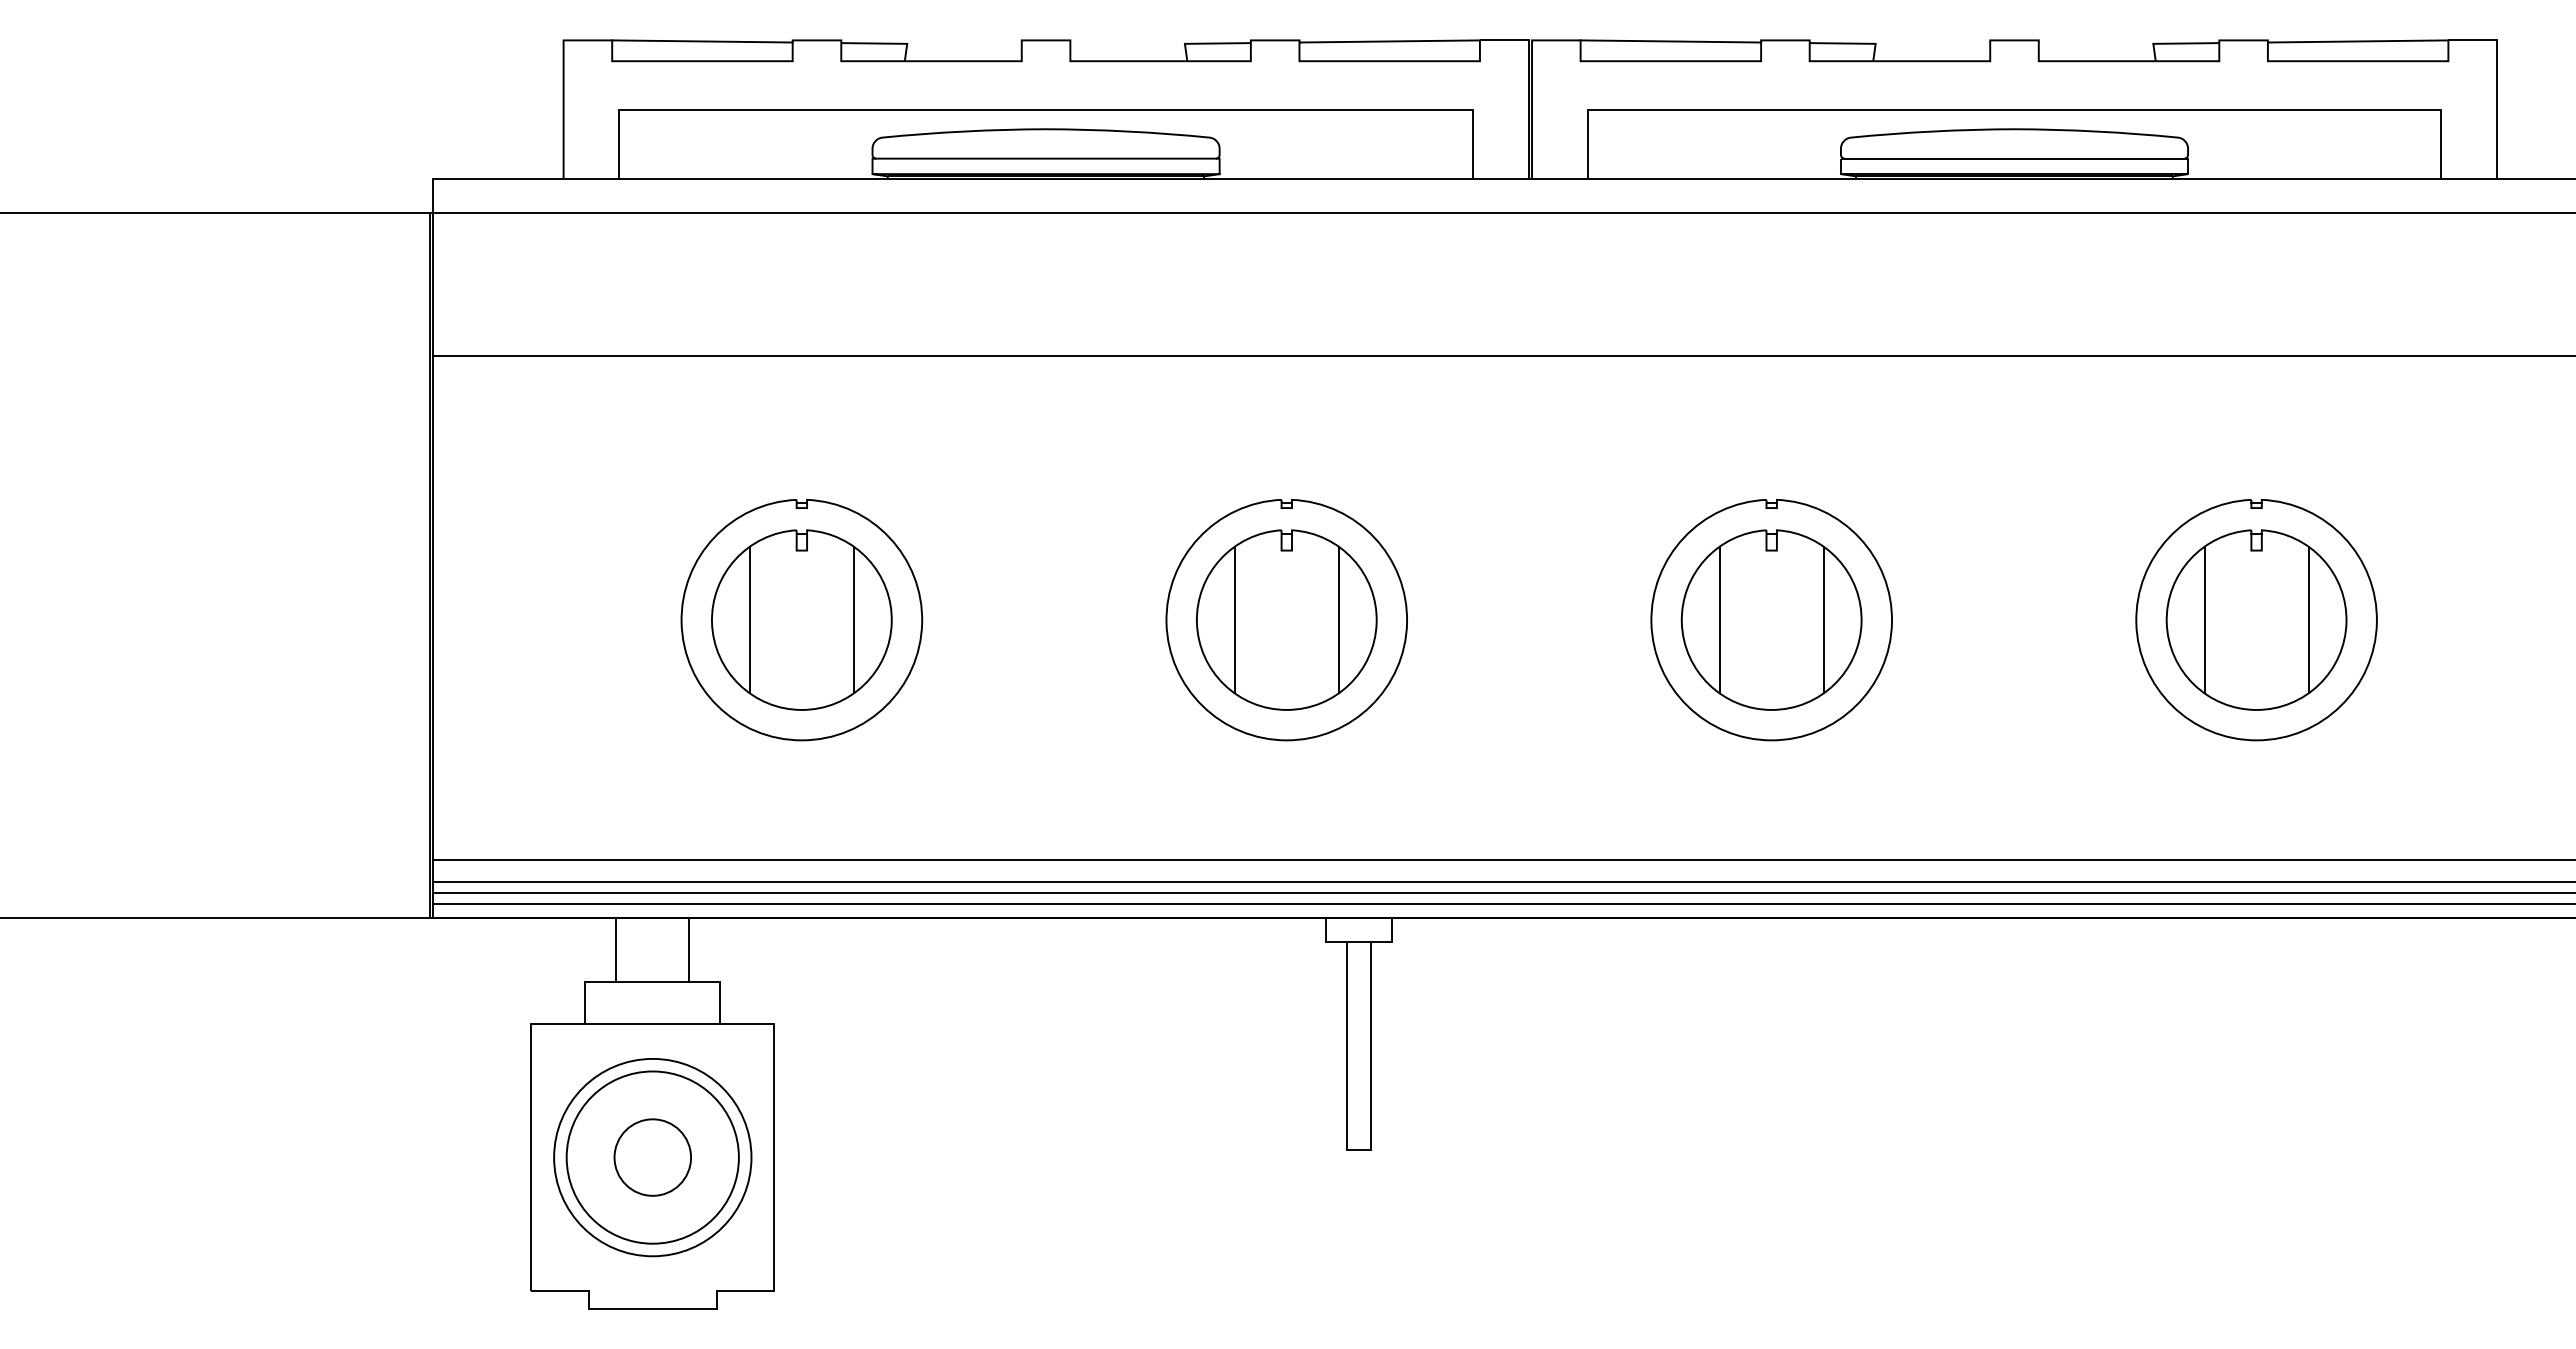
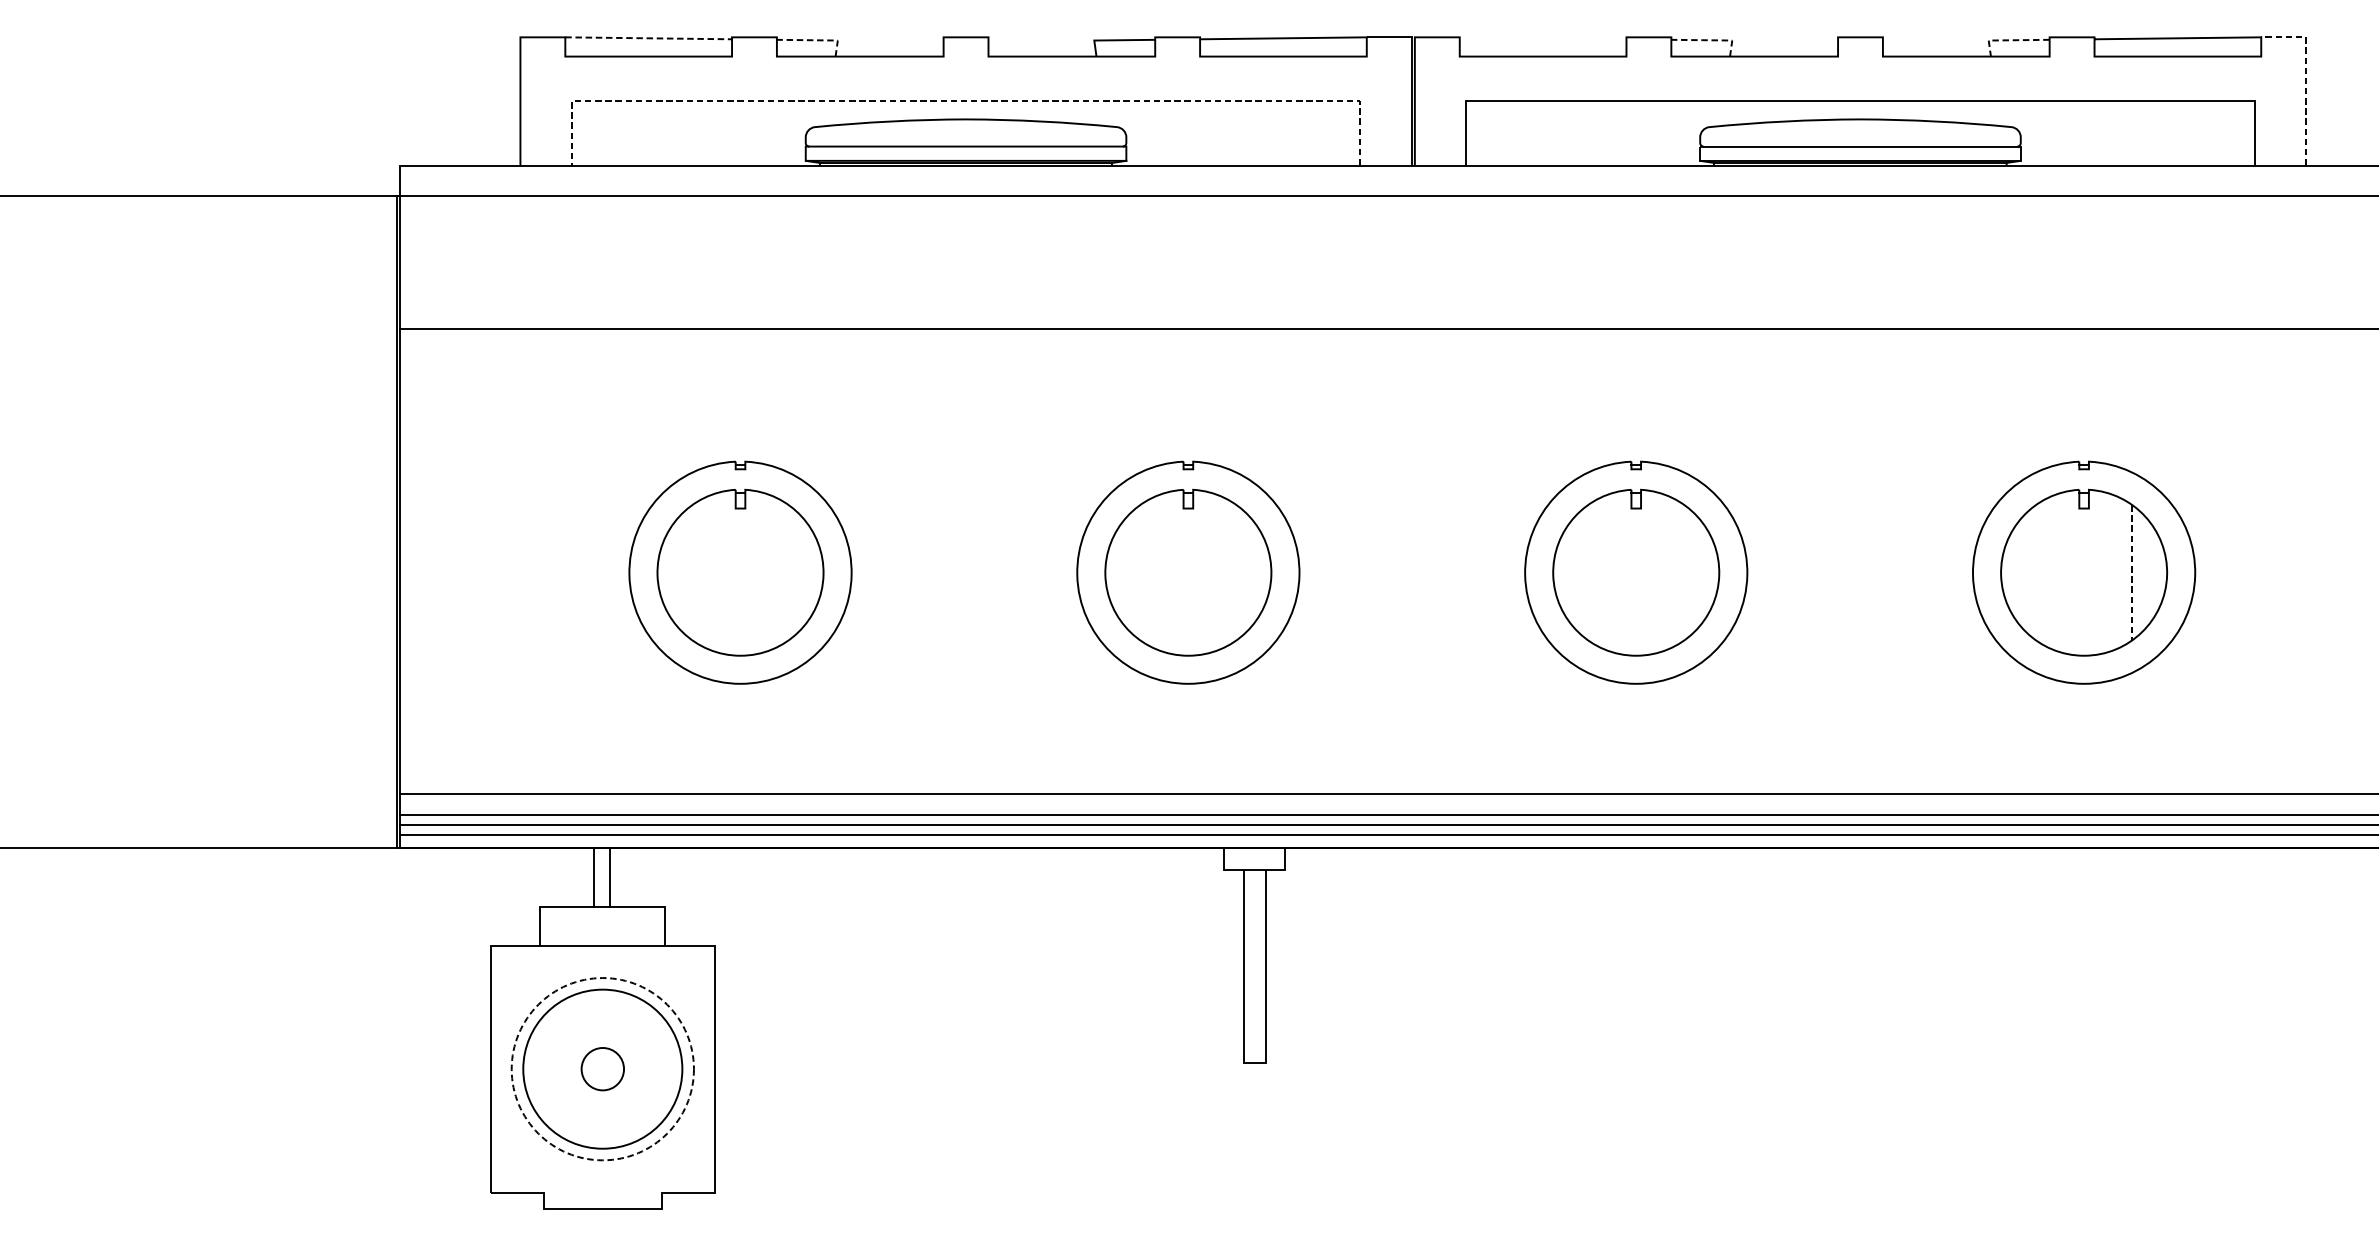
line: (702, 41) -> (648, 38), solid -> dashed
line: (1670, 41) -> (1542, 38), removed
line: (883, 43) -> (815, 40), solid -> dashed
line: (1851, 43) -> (1709, 40), solid -> dashed
line: (2176, 43) -> (2010, 40), solid -> dashed
line: (2496, 84) -> (2305, 78), solid -> dashed
line: (1046, 109) -> (966, 101), solid -> dashed
line: (749, 619) -> (692, 572), removed
line: (853, 619) -> (788, 572), removed
line: (1234, 619) -> (1140, 572), removed
line: (1338, 619) -> (1236, 572), removed
line: (1719, 619) -> (1588, 572), removed
line: (1823, 619) -> (1684, 572), removed
line: (2204, 619) -> (2035, 572), removed
line: (2308, 620) -> (2132, 573), solid -> dashed
line: (616, 949) -> (609, 876), moved
line: (689, 949) -> (594, 876), moved
circle: (652, 1157) -> (602, 1069), size x0.6
circle: (652, 1157) -> (602, 1069), solid -> dashed

